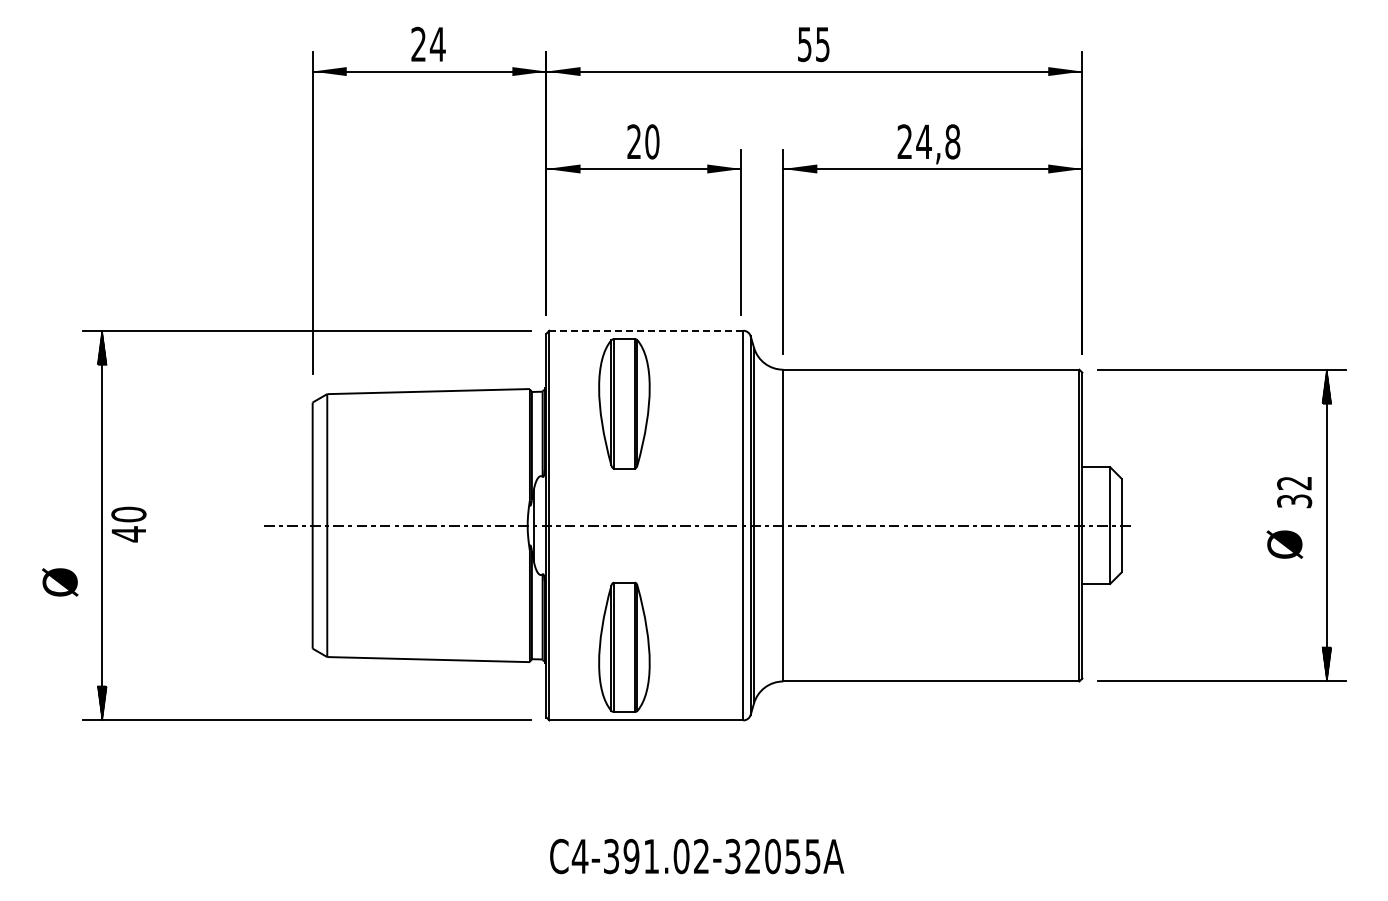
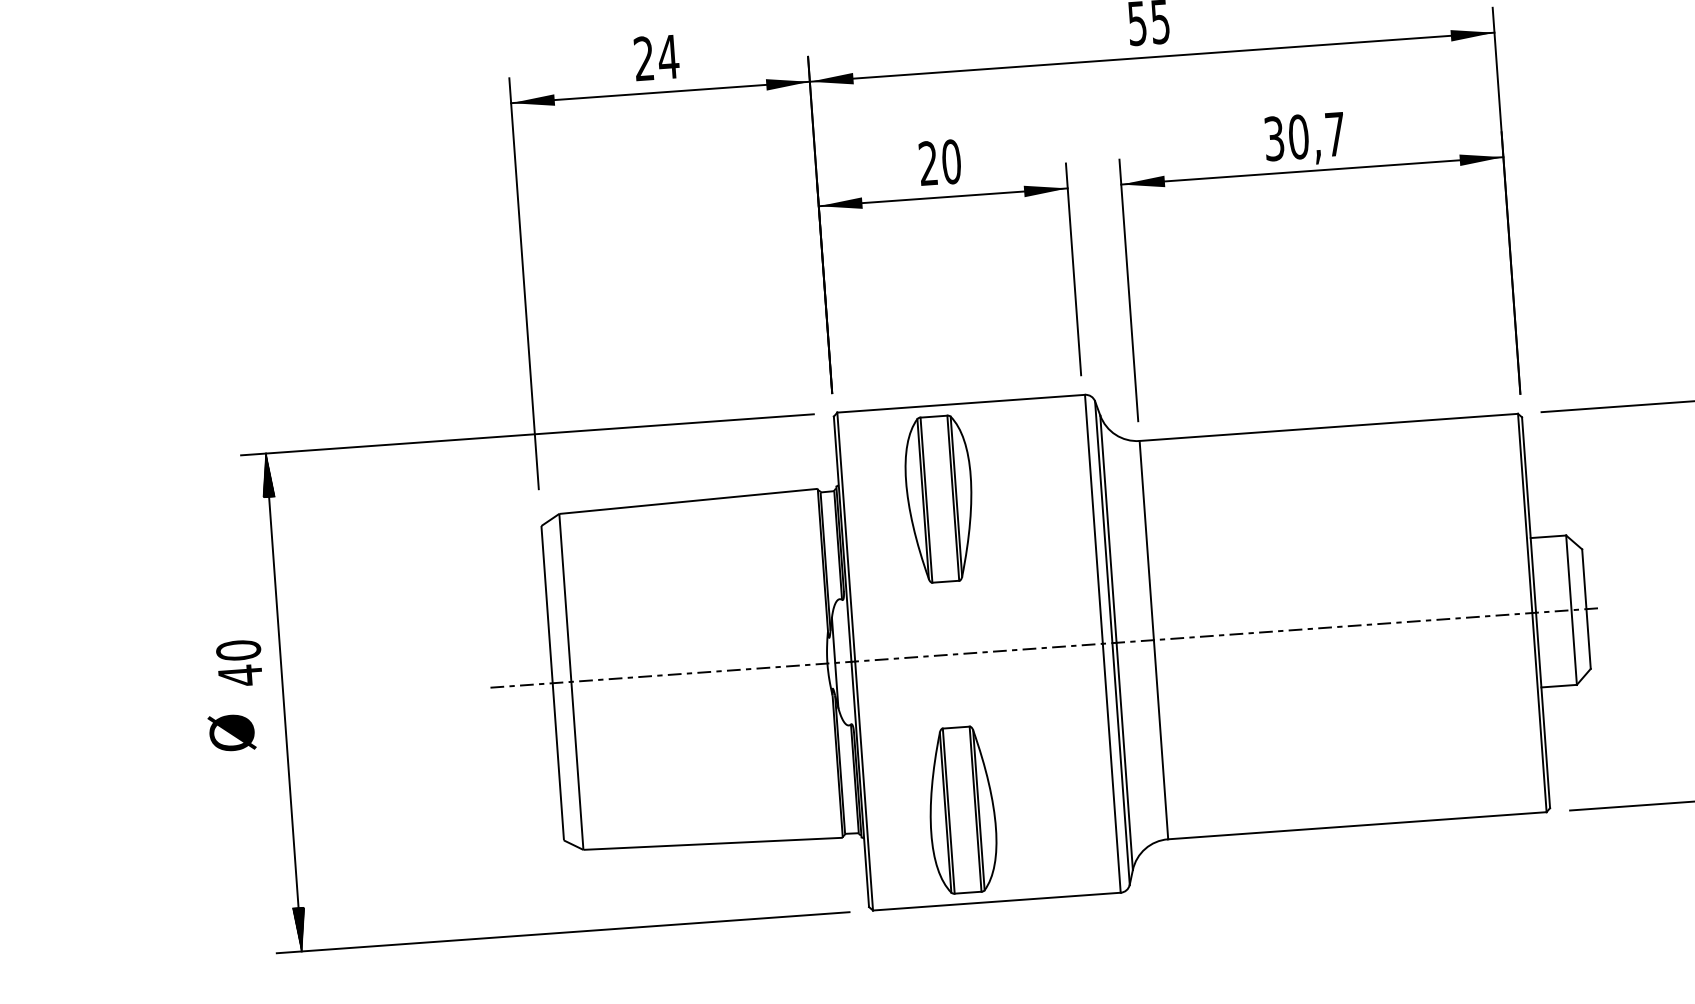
text: (928, 141) -> (1304, 136), 24,8 -> 30,7
line: (646, 330) -> (961, 403), dashed -> solid
text: (128, 524) -> (239, 663), moved
text: (60, 582) -> (232, 733), moved

